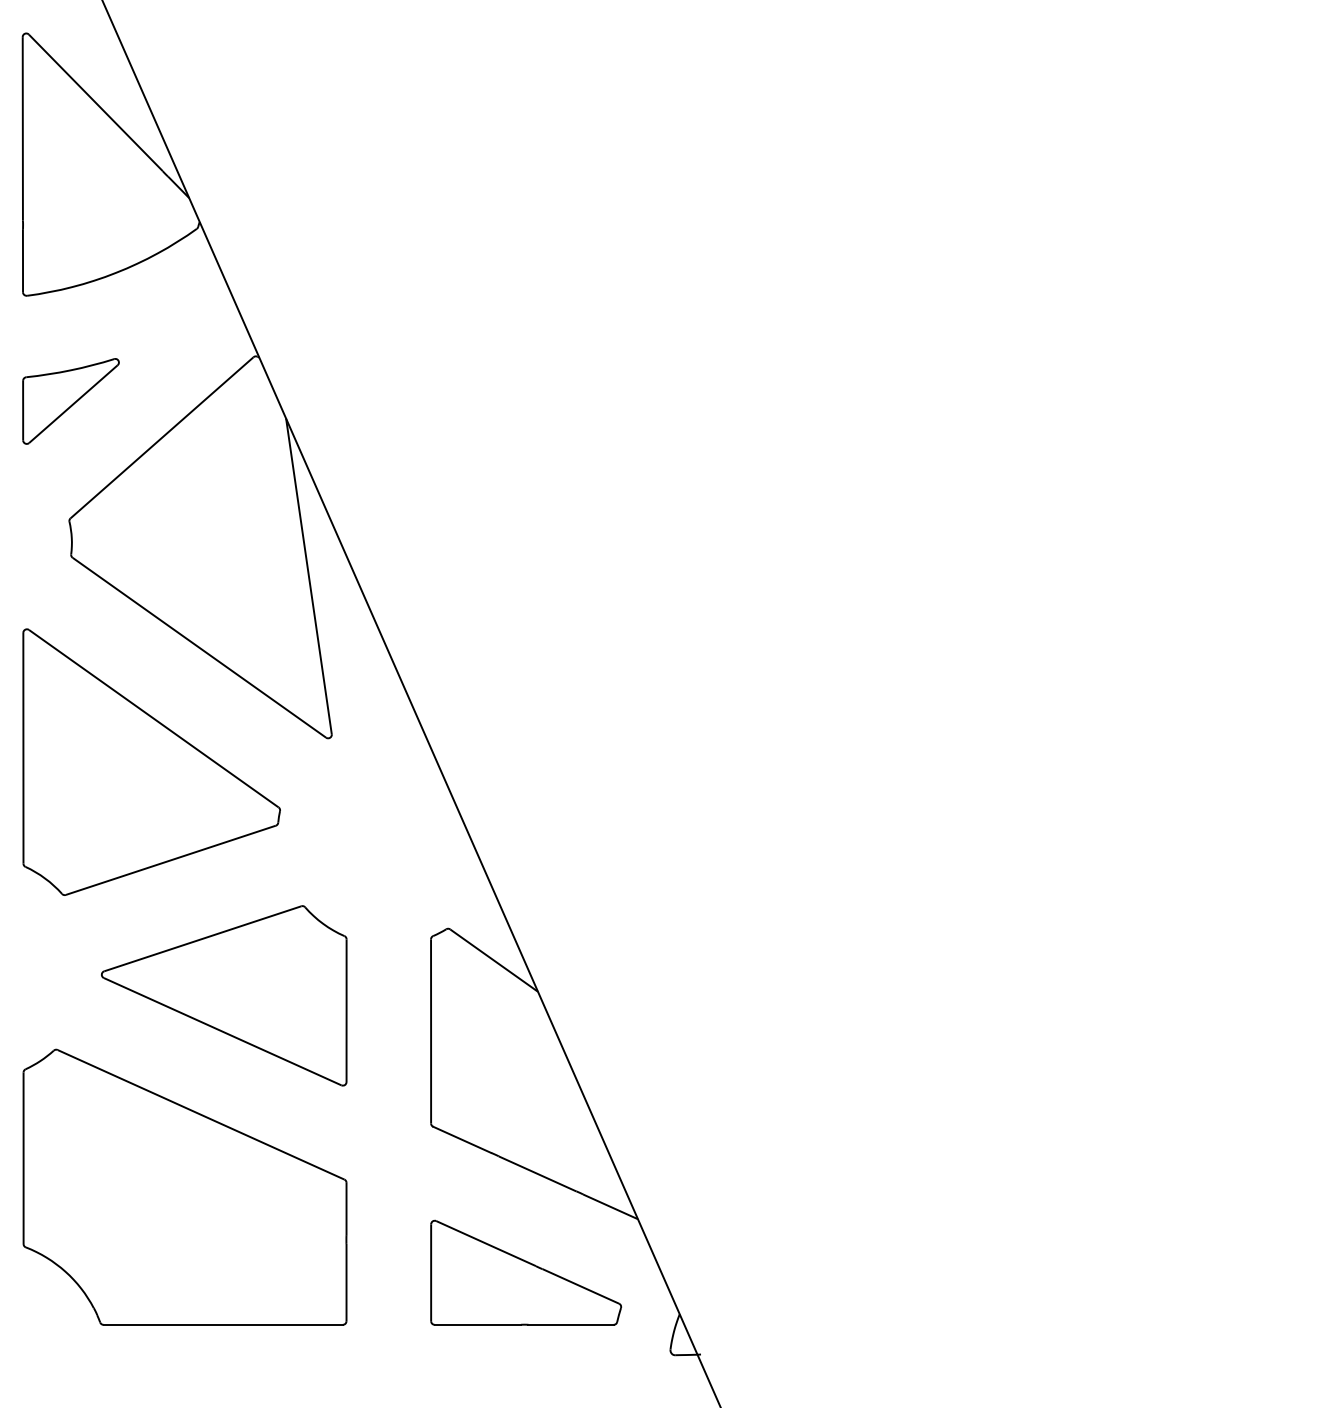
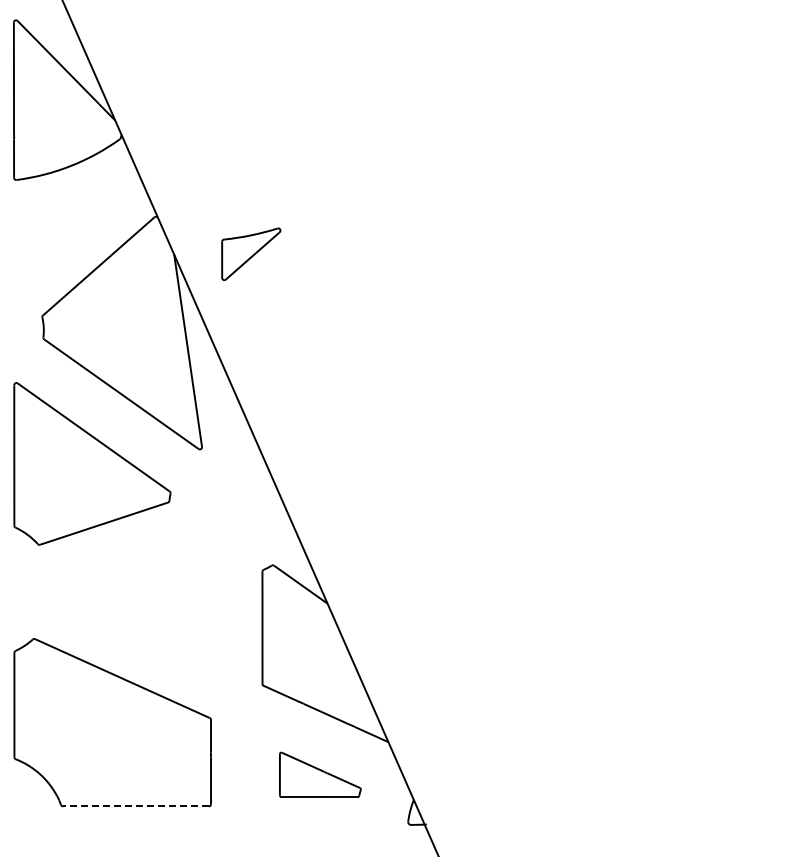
part: (71, 401) -> (251, 254), moved
part: (224, 994) -> (136, 605), removed
part: (526, 1272) -> (320, 774), size x0.7
line: (222, 1324) -> (135, 806), solid -> dashed

